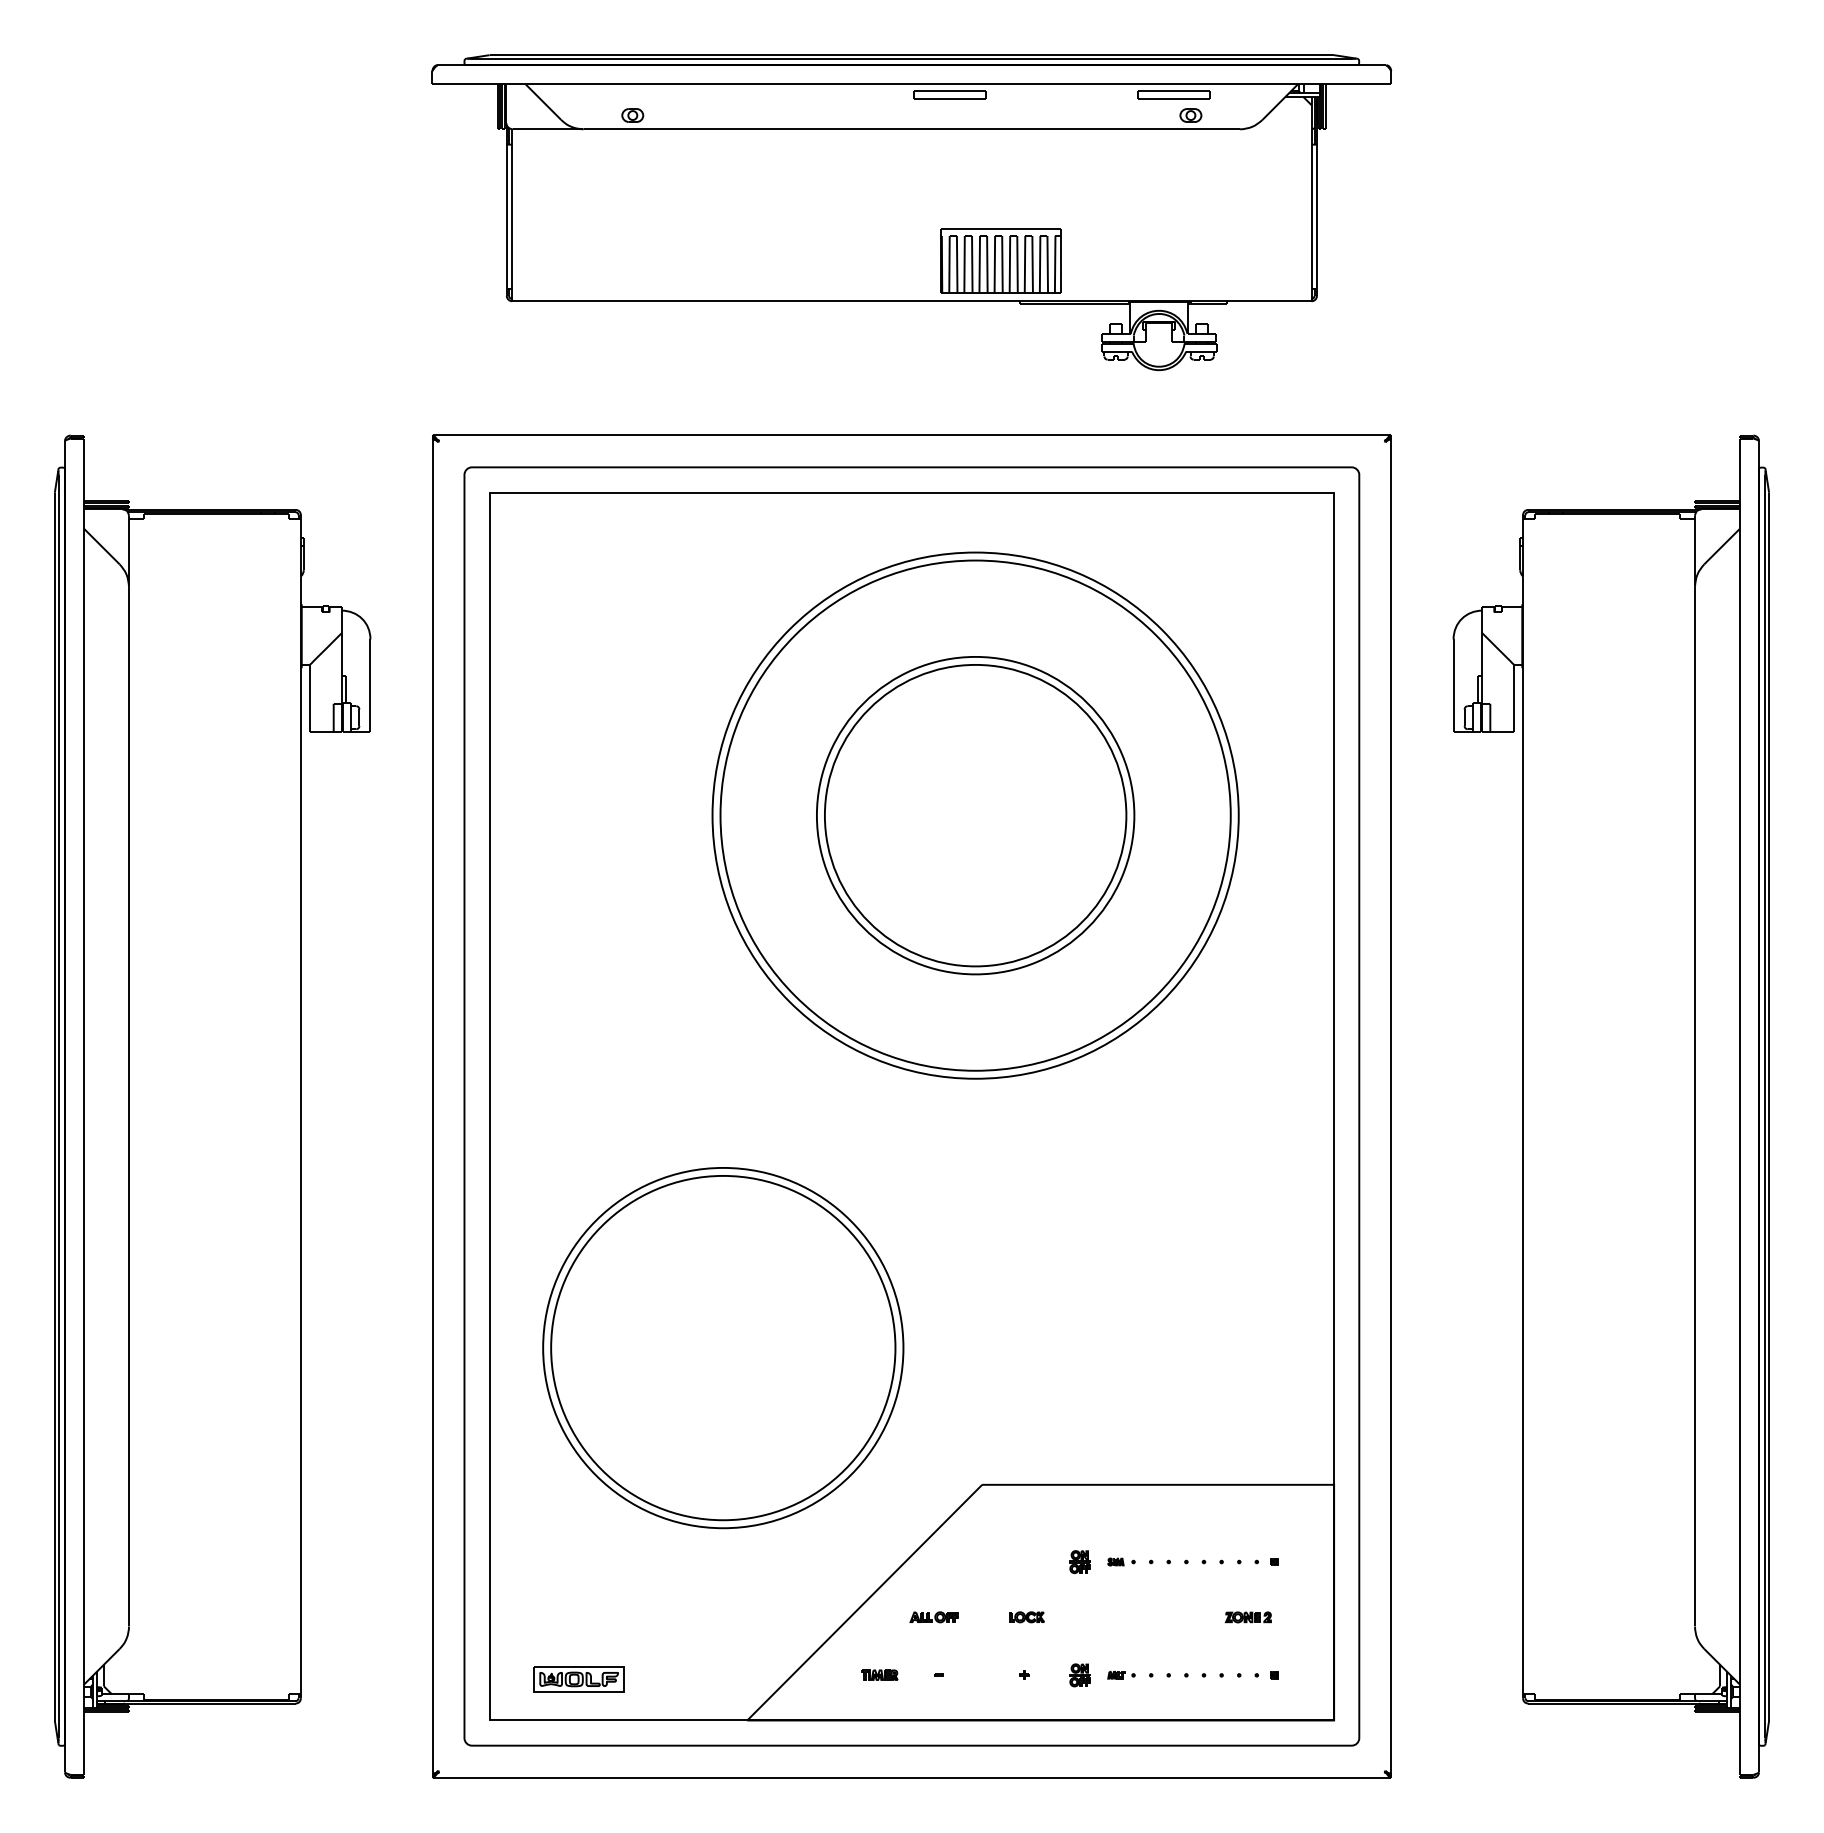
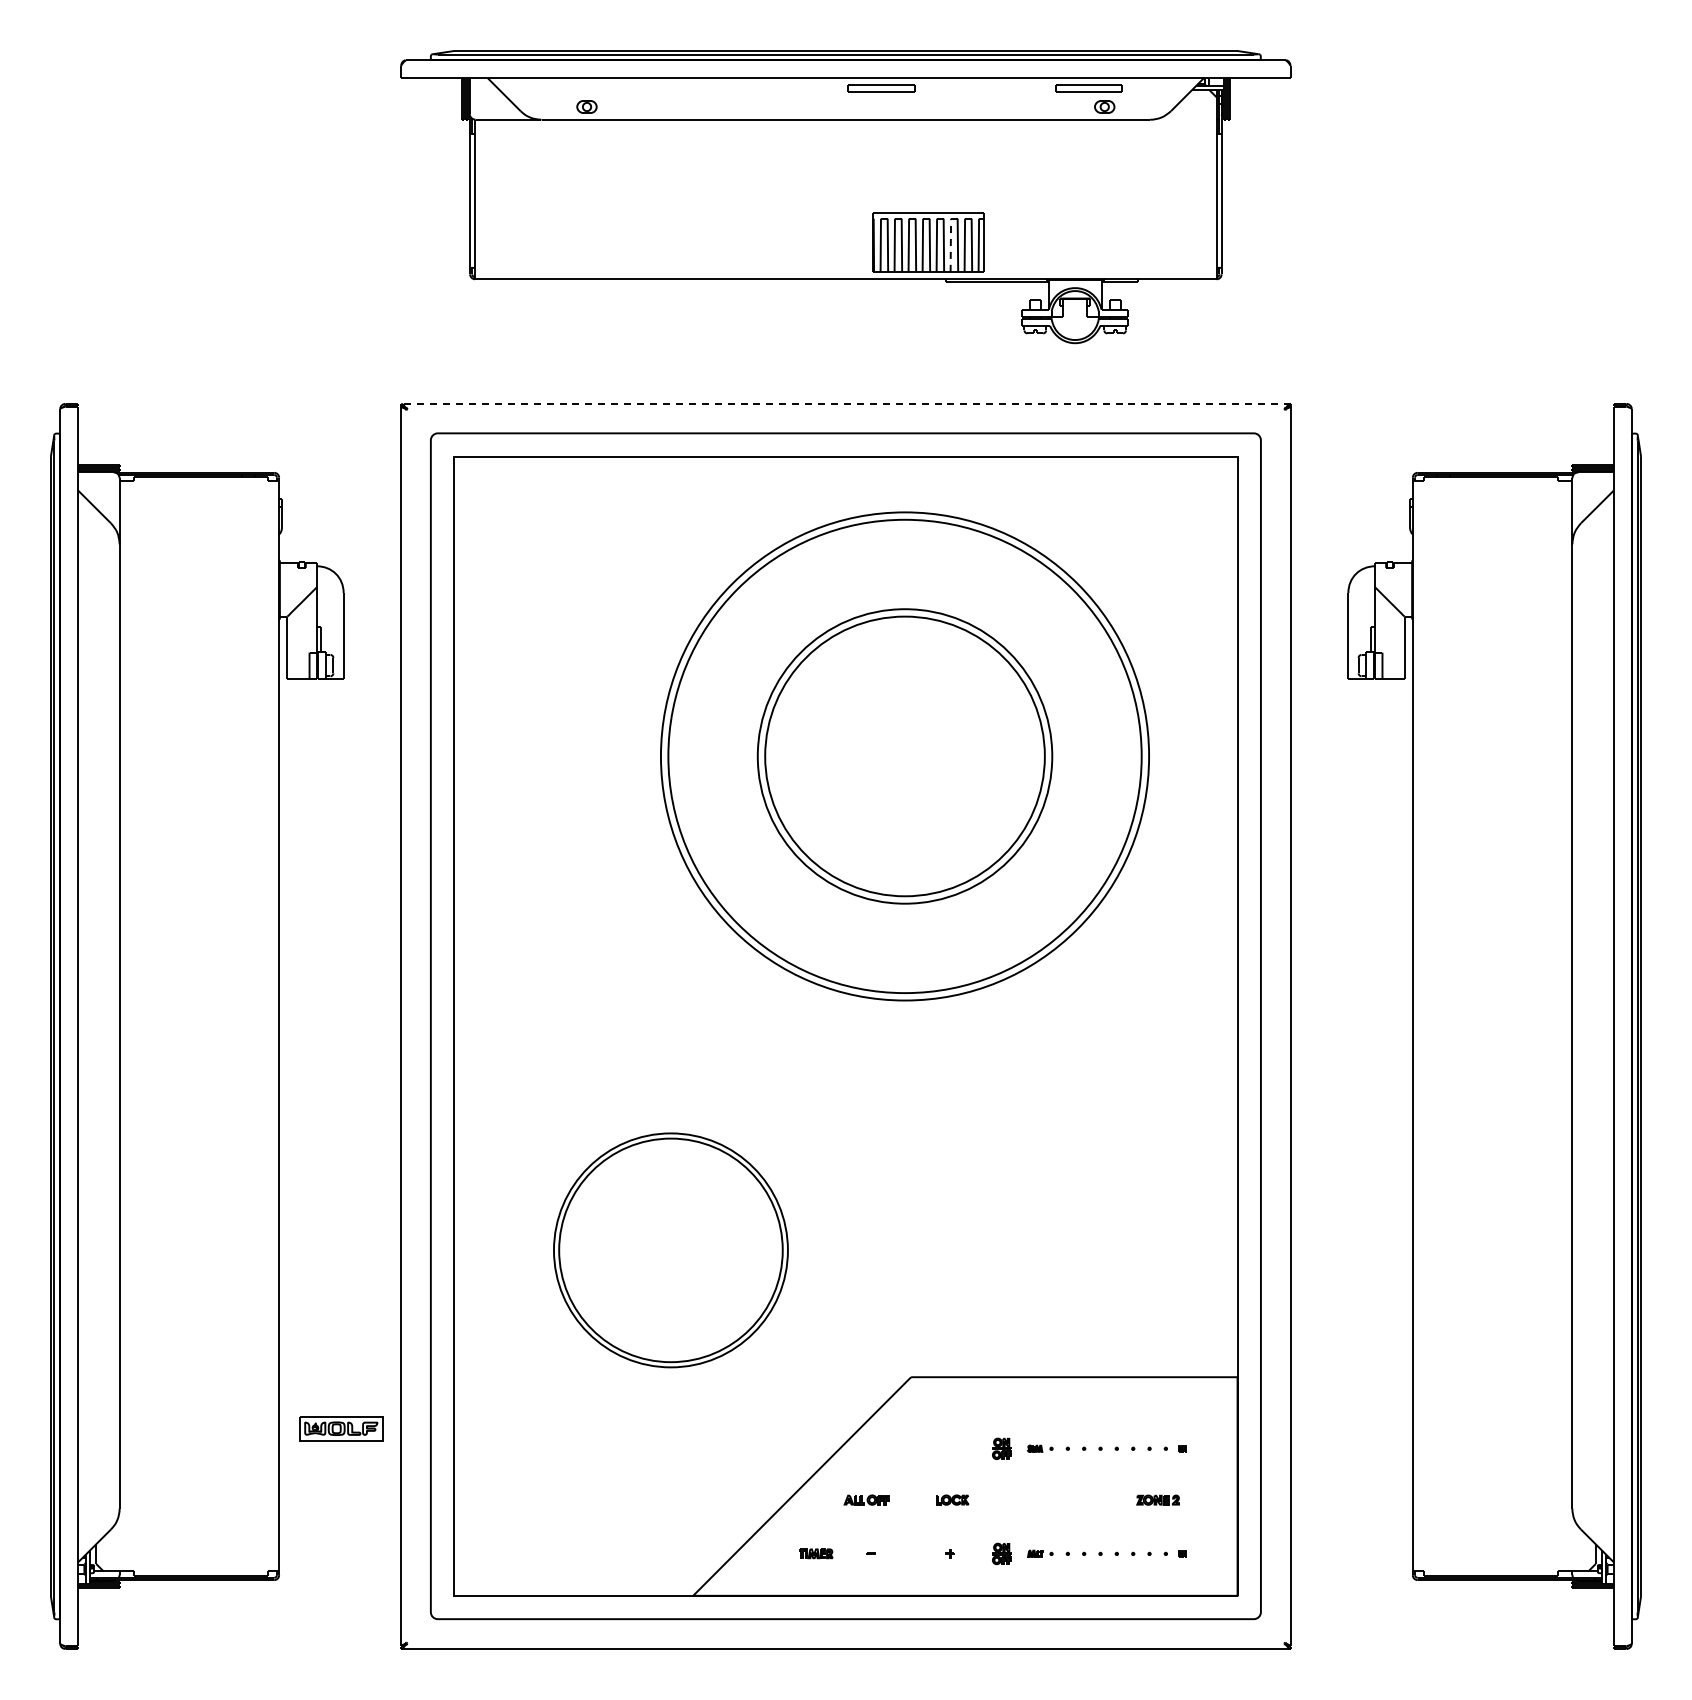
line: (1024, 264) -> (950, 245), solid -> dashed
line: (911, 435) -> (845, 403), solid -> dashed
part: (722, 1348) -> (670, 1250), size x0.7
part: (579, 1679) -> (341, 1428), moved

